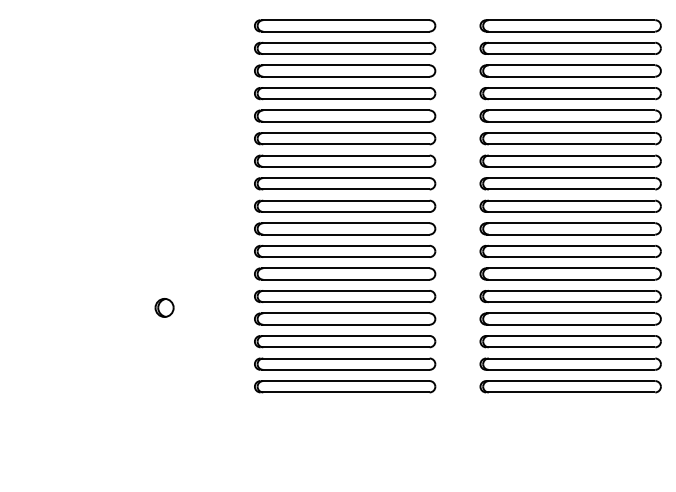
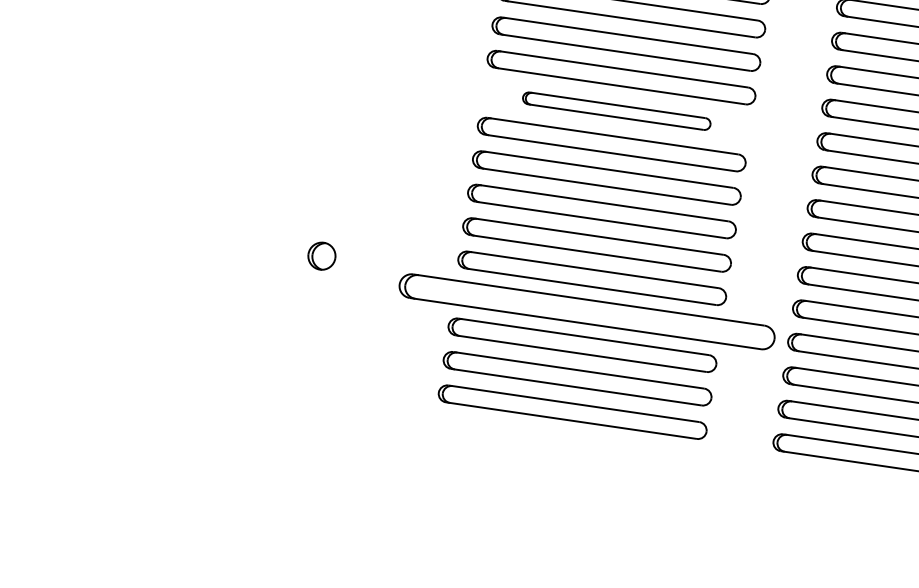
part: (345, 183) -> (617, 110), size x0.7
part: (345, 318) -> (588, 311), size x1.4

